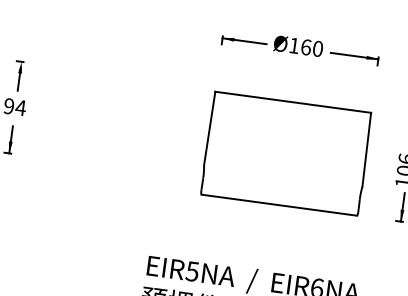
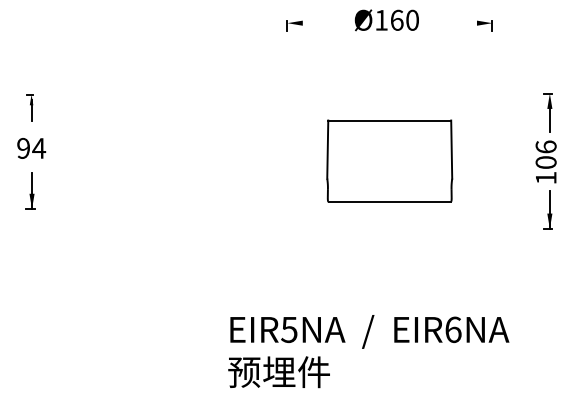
line: (244, 41) -> (316, 23), removed
line: (354, 56) -> (460, 23), removed
part: (18, 75) -> (30, 107), size x0.7
part: (286, 153) -> (389, 160), size x0.6

